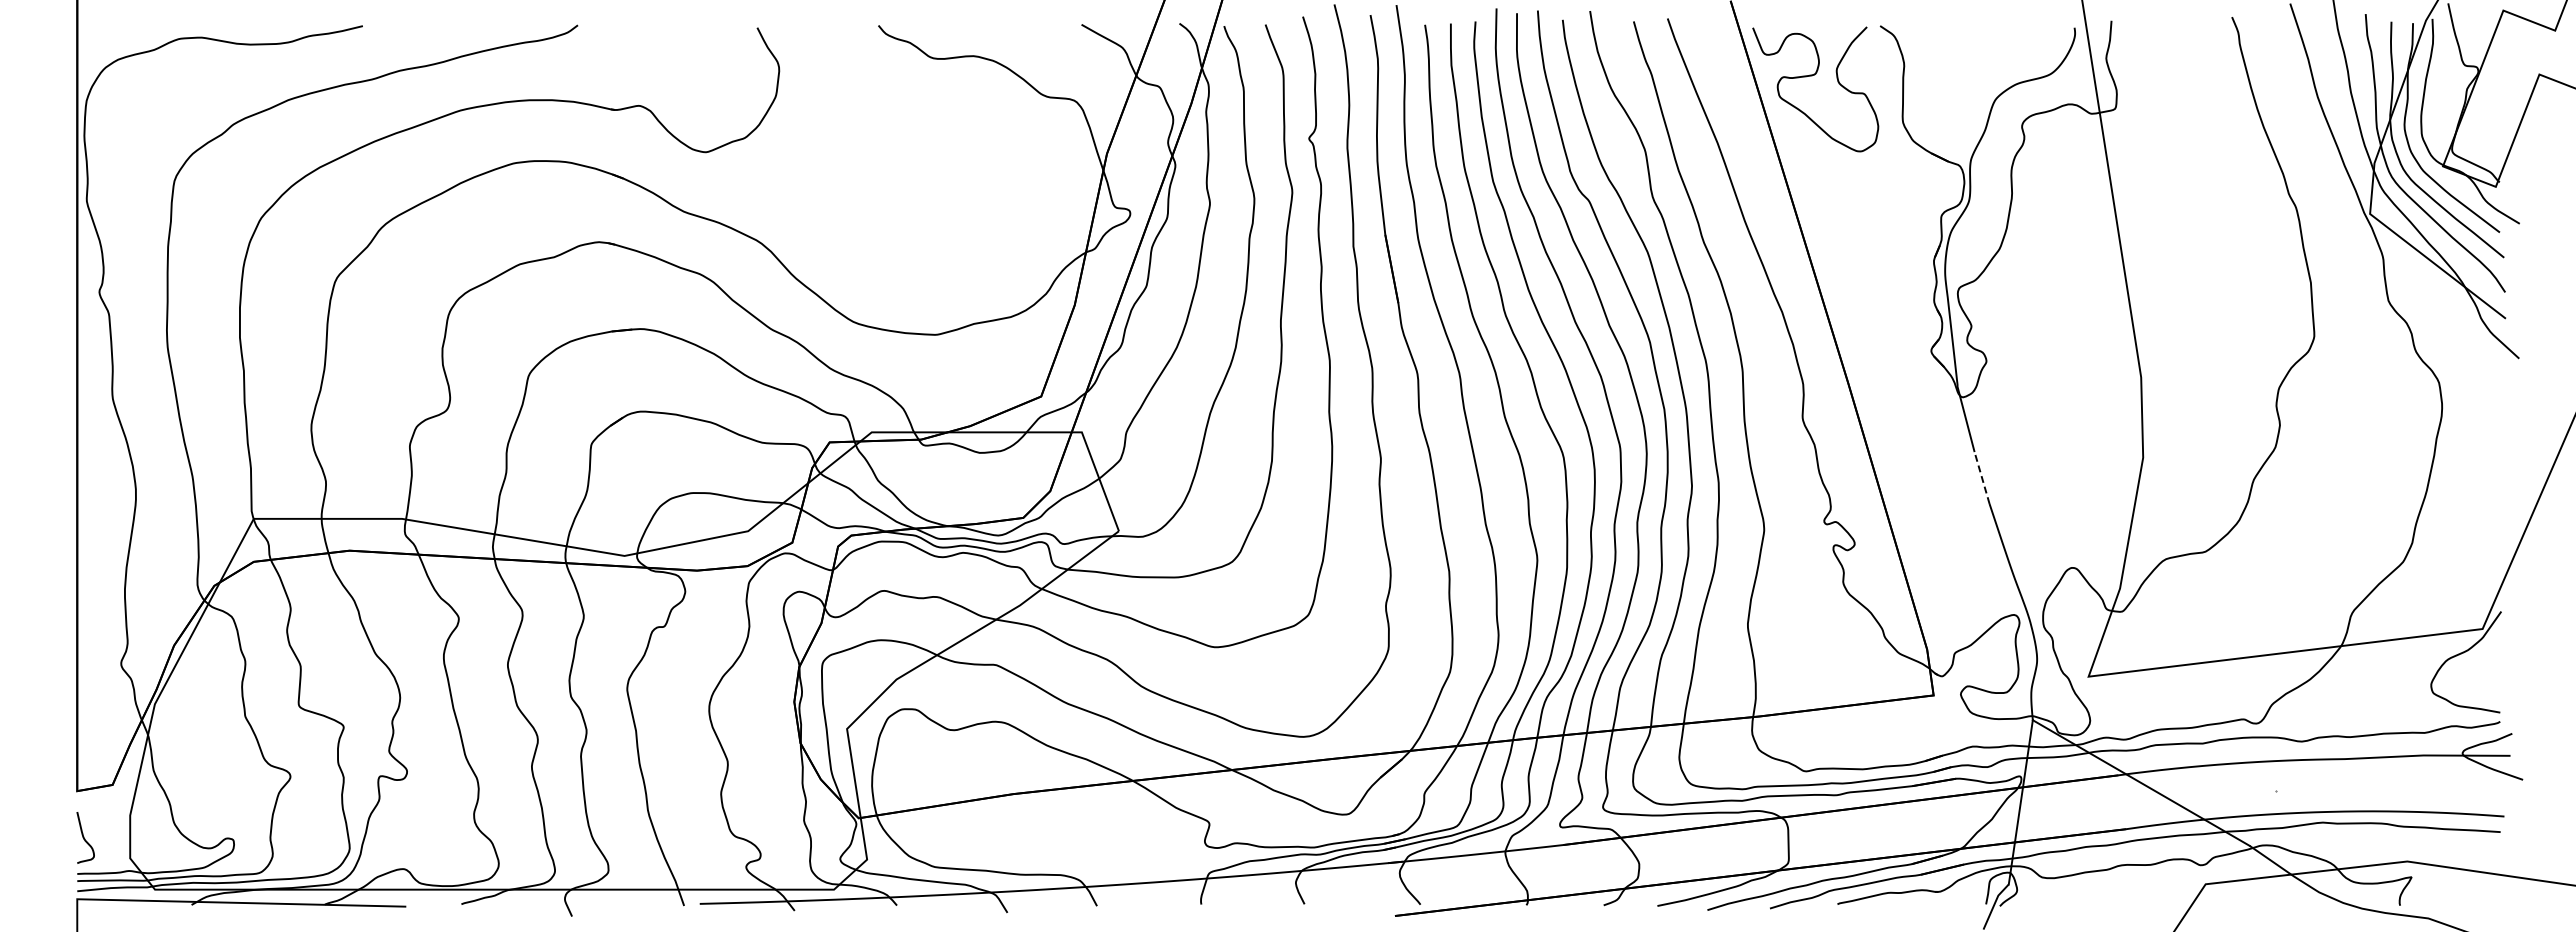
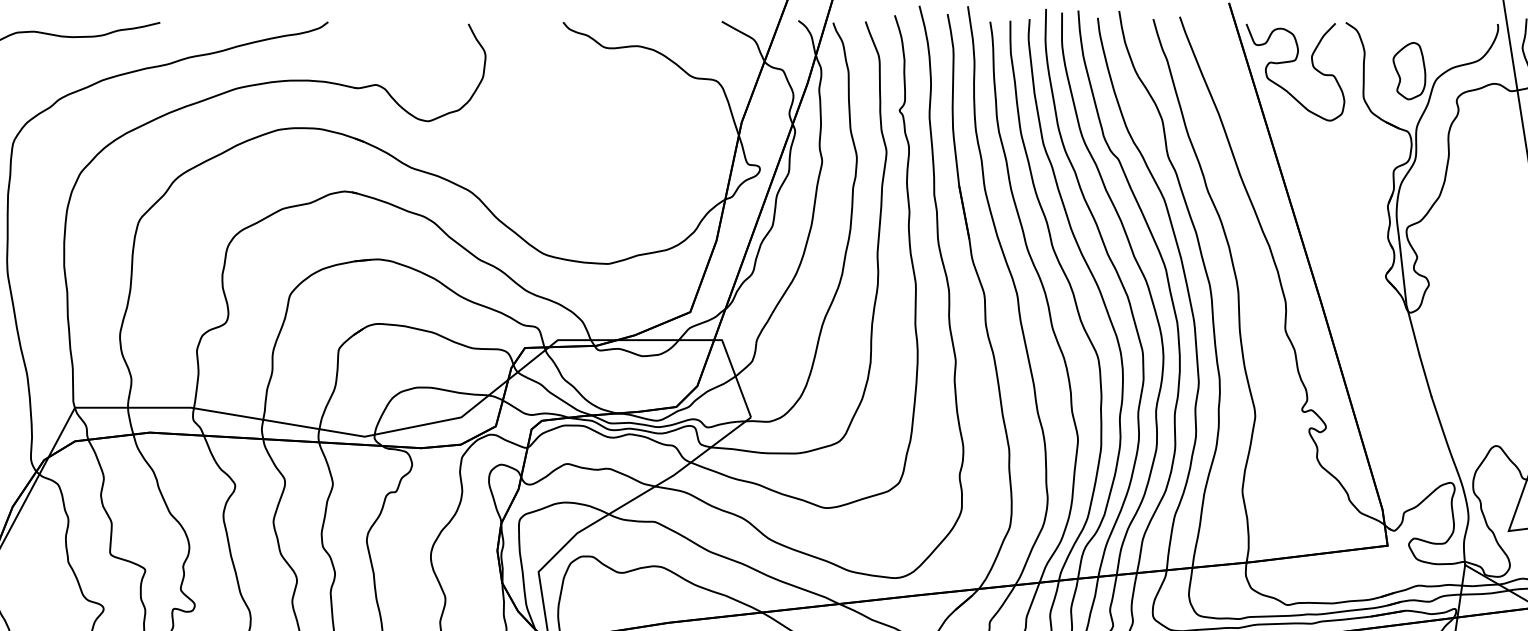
part: (1961, 88) -> (1409, 71), added
line: (1981, 477) -> (1425, 375), dashed -> solid

